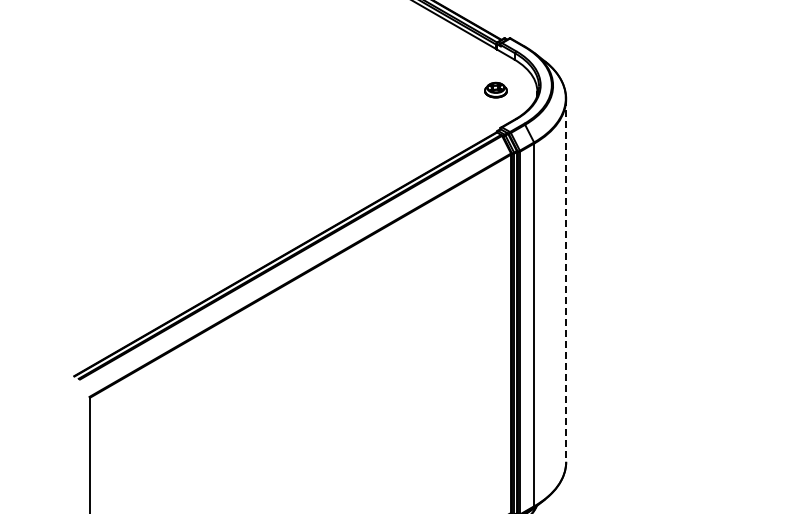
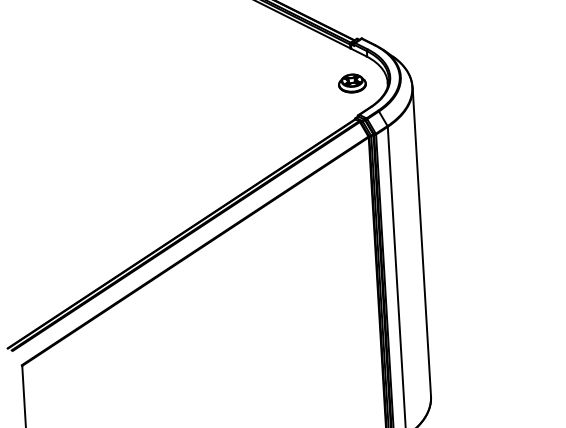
part: (495, 89) -> (351, 82), size x1.43
line: (566, 280) -> (422, 241), dashed -> solid

